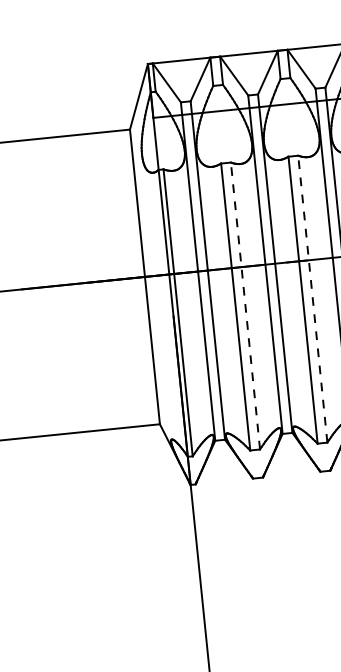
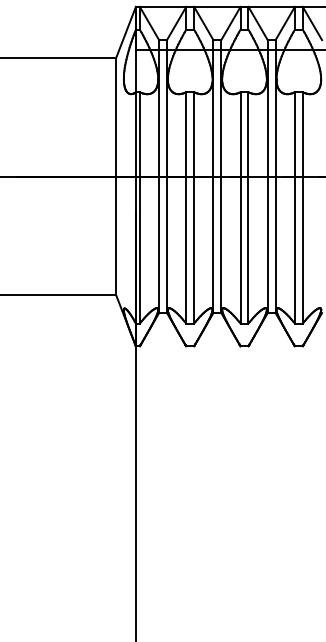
line: (312, 298) -> (248, 207), dashed -> solid
line: (245, 305) -> (194, 207), dashed -> solid

